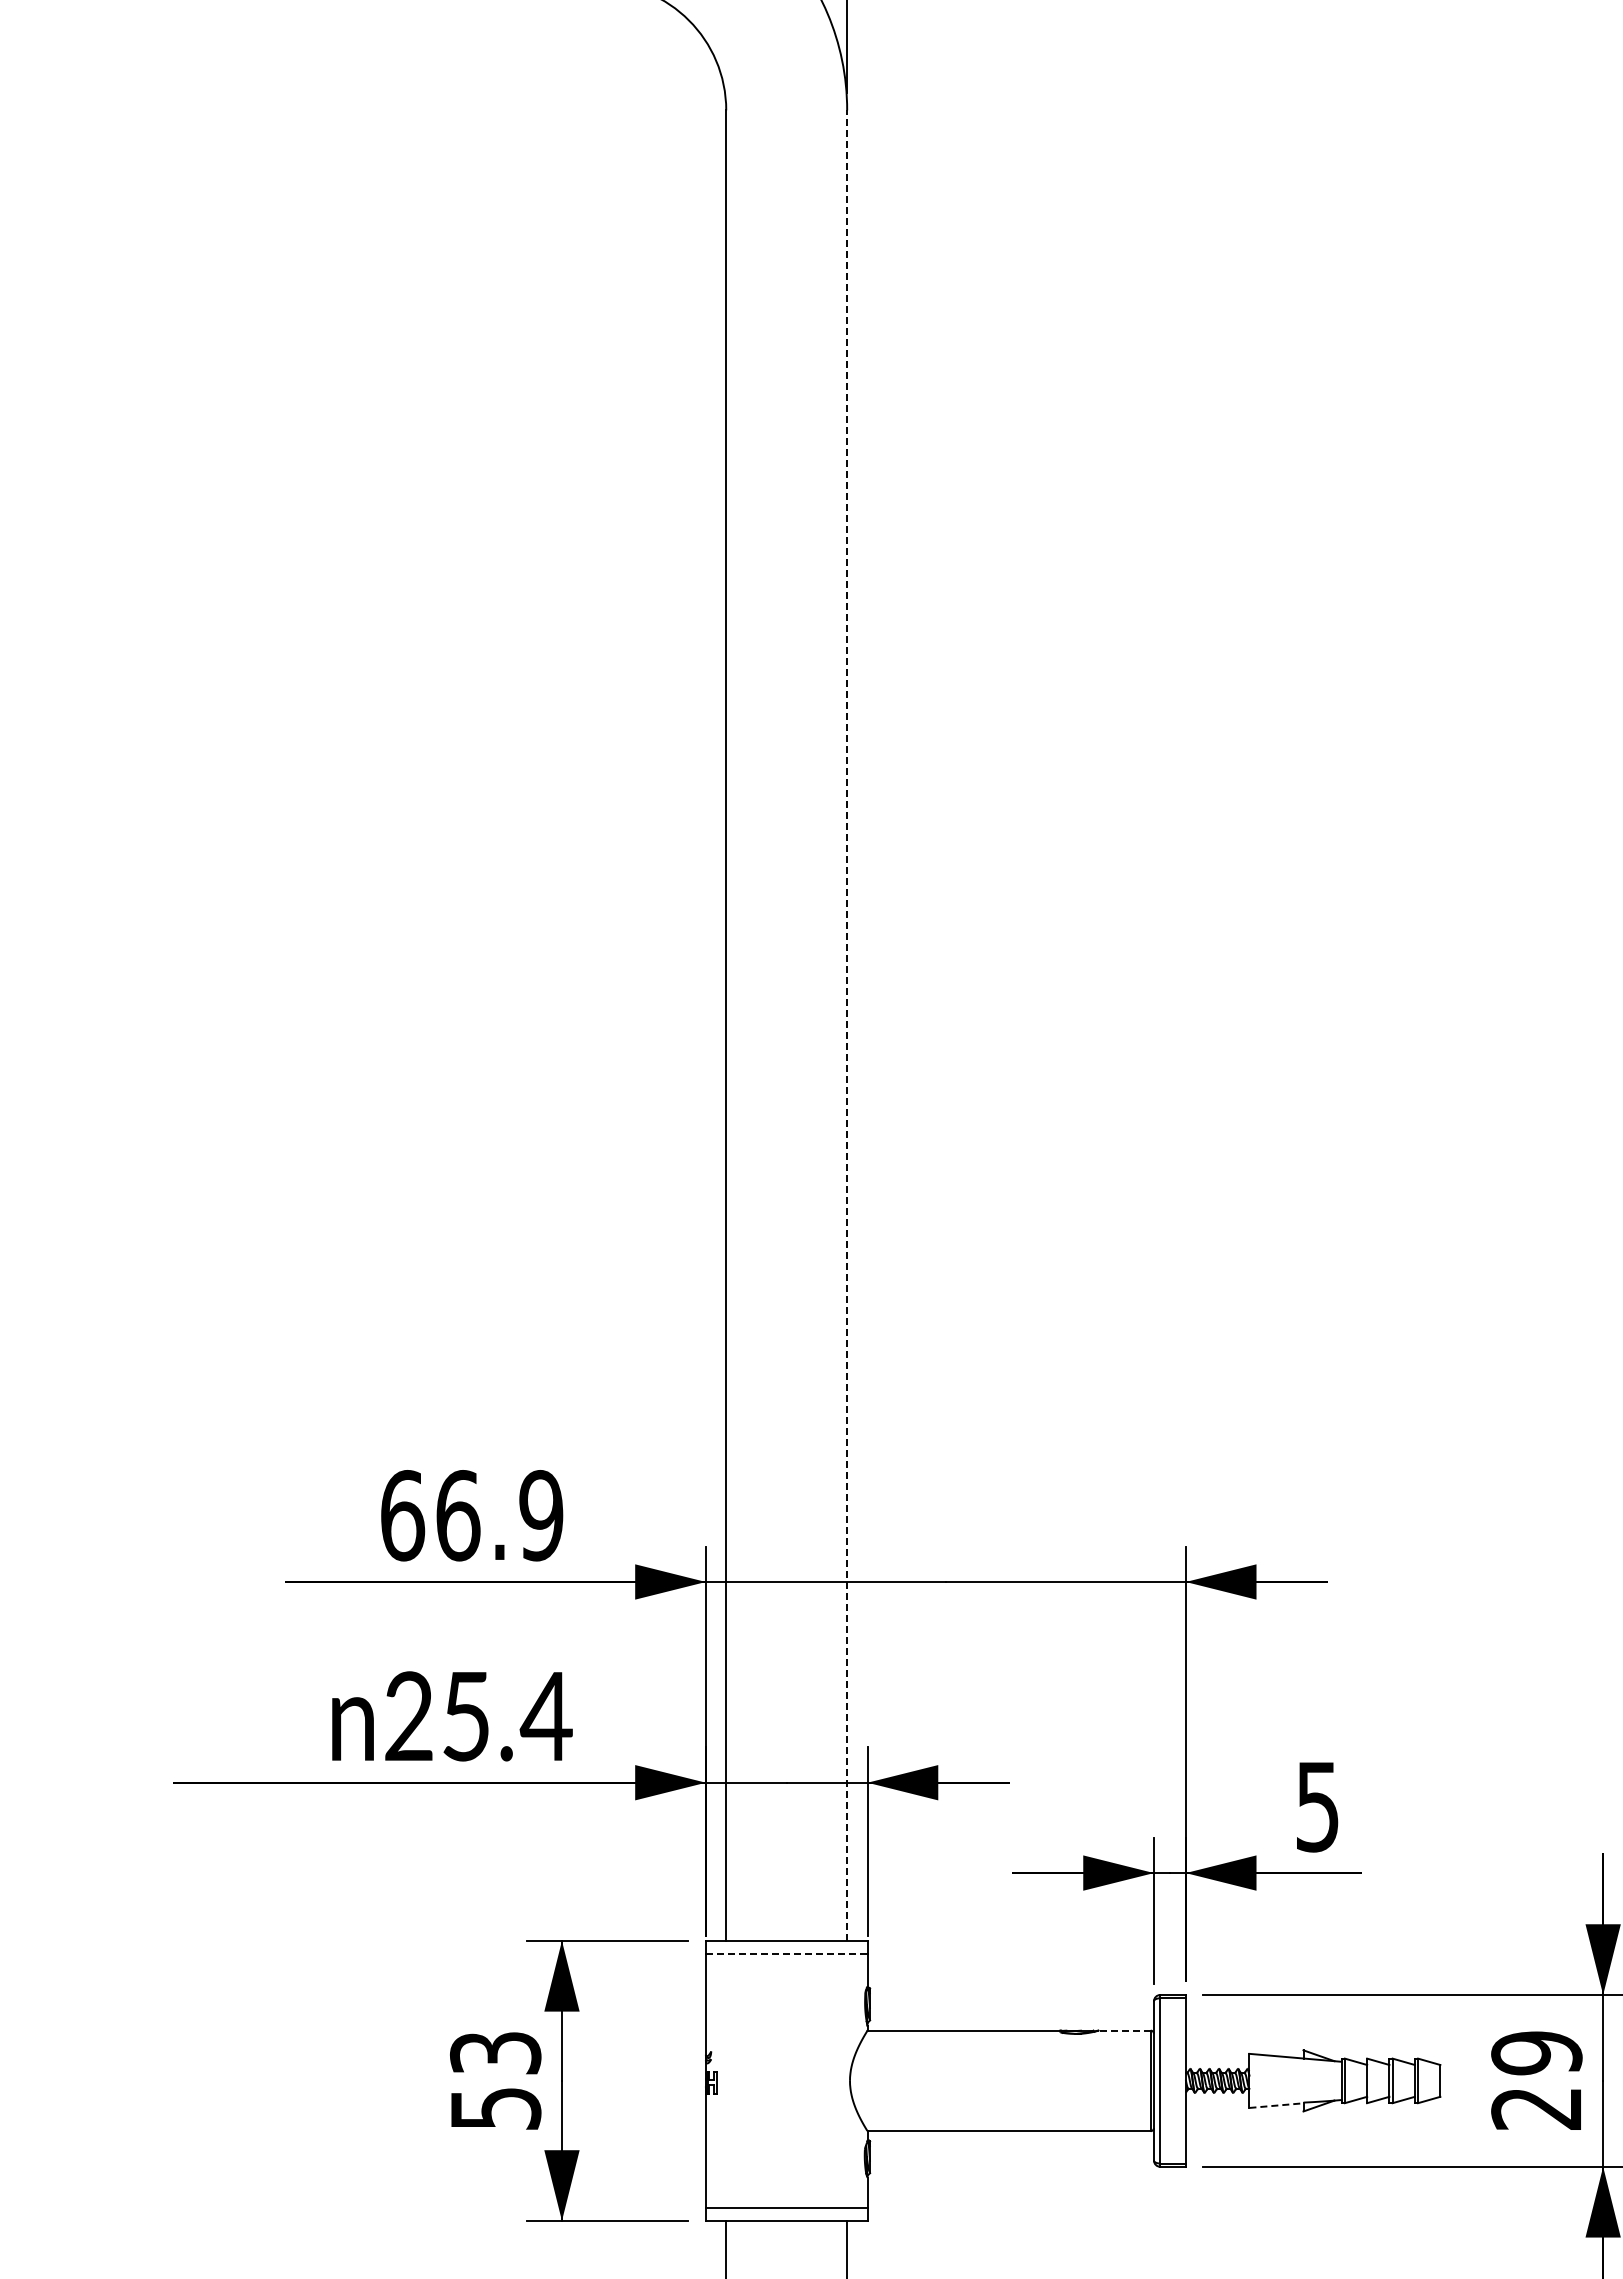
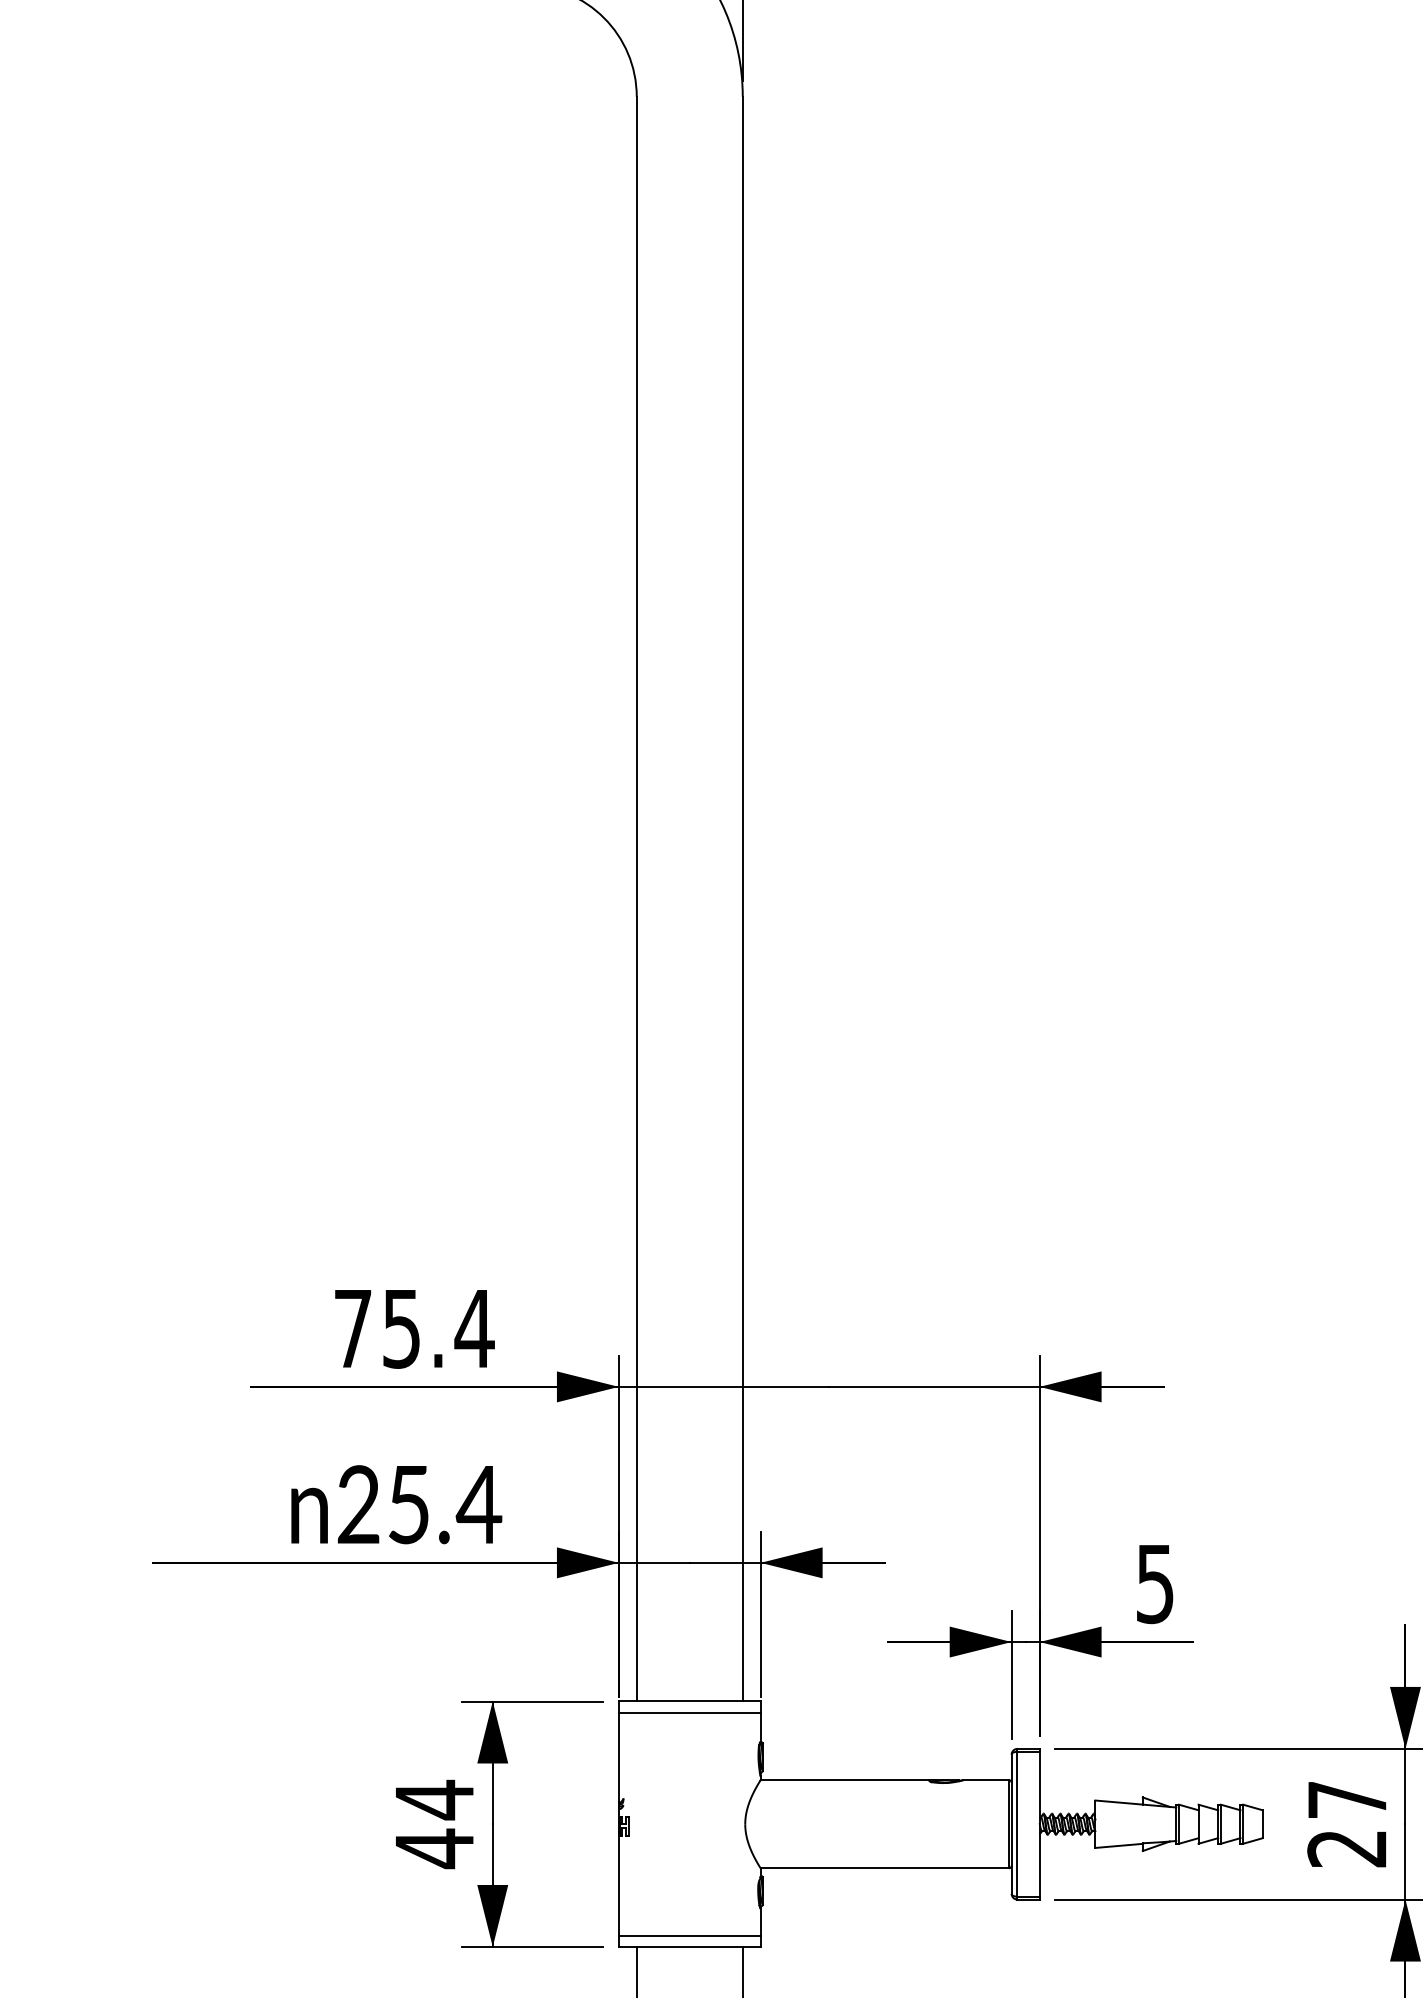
line: (847, 1025) -> (743, 899), dashed -> solid
text: (472, 1515) -> (414, 1328), 66.9 -> 75.4
line: (787, 1953) -> (690, 1712), dashed -> solid
line: (1124, 2030) -> (985, 1780), dashed -> solid
text: (1536, 2053) -> (1347, 1800), 29 -> 27
text: (495, 2081) -> (434, 1824), 53 -> 44
line: (1276, 2105) -> (1119, 1845), dashed -> solid

